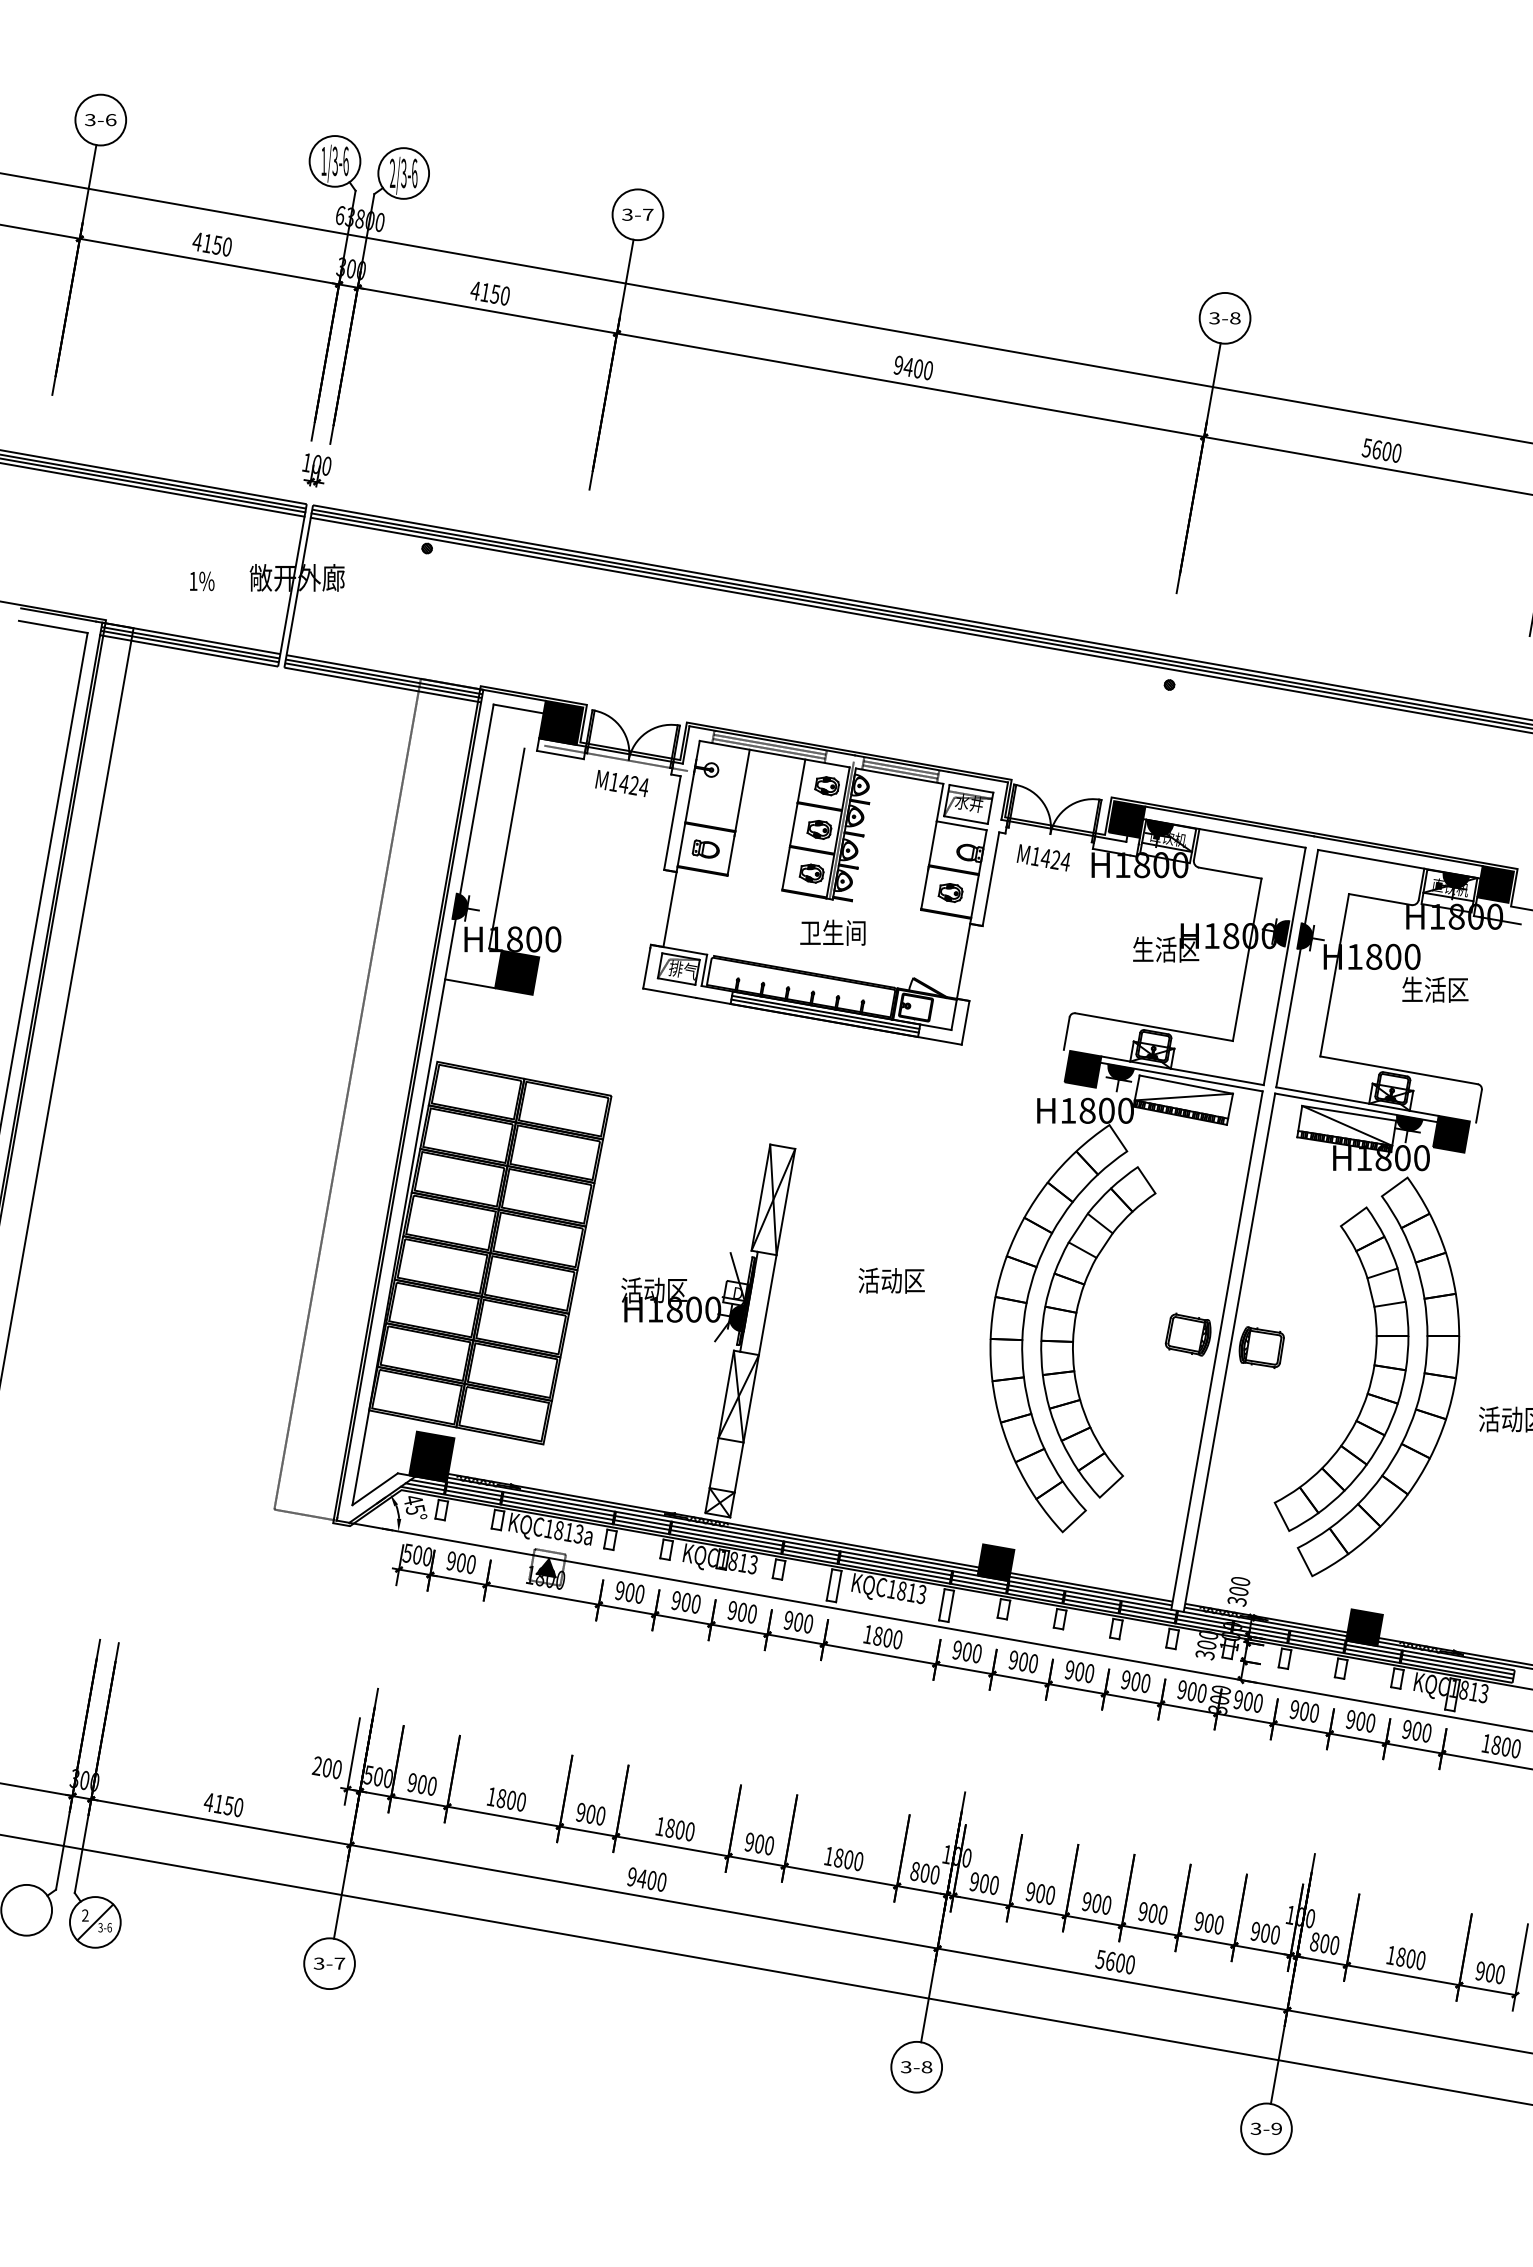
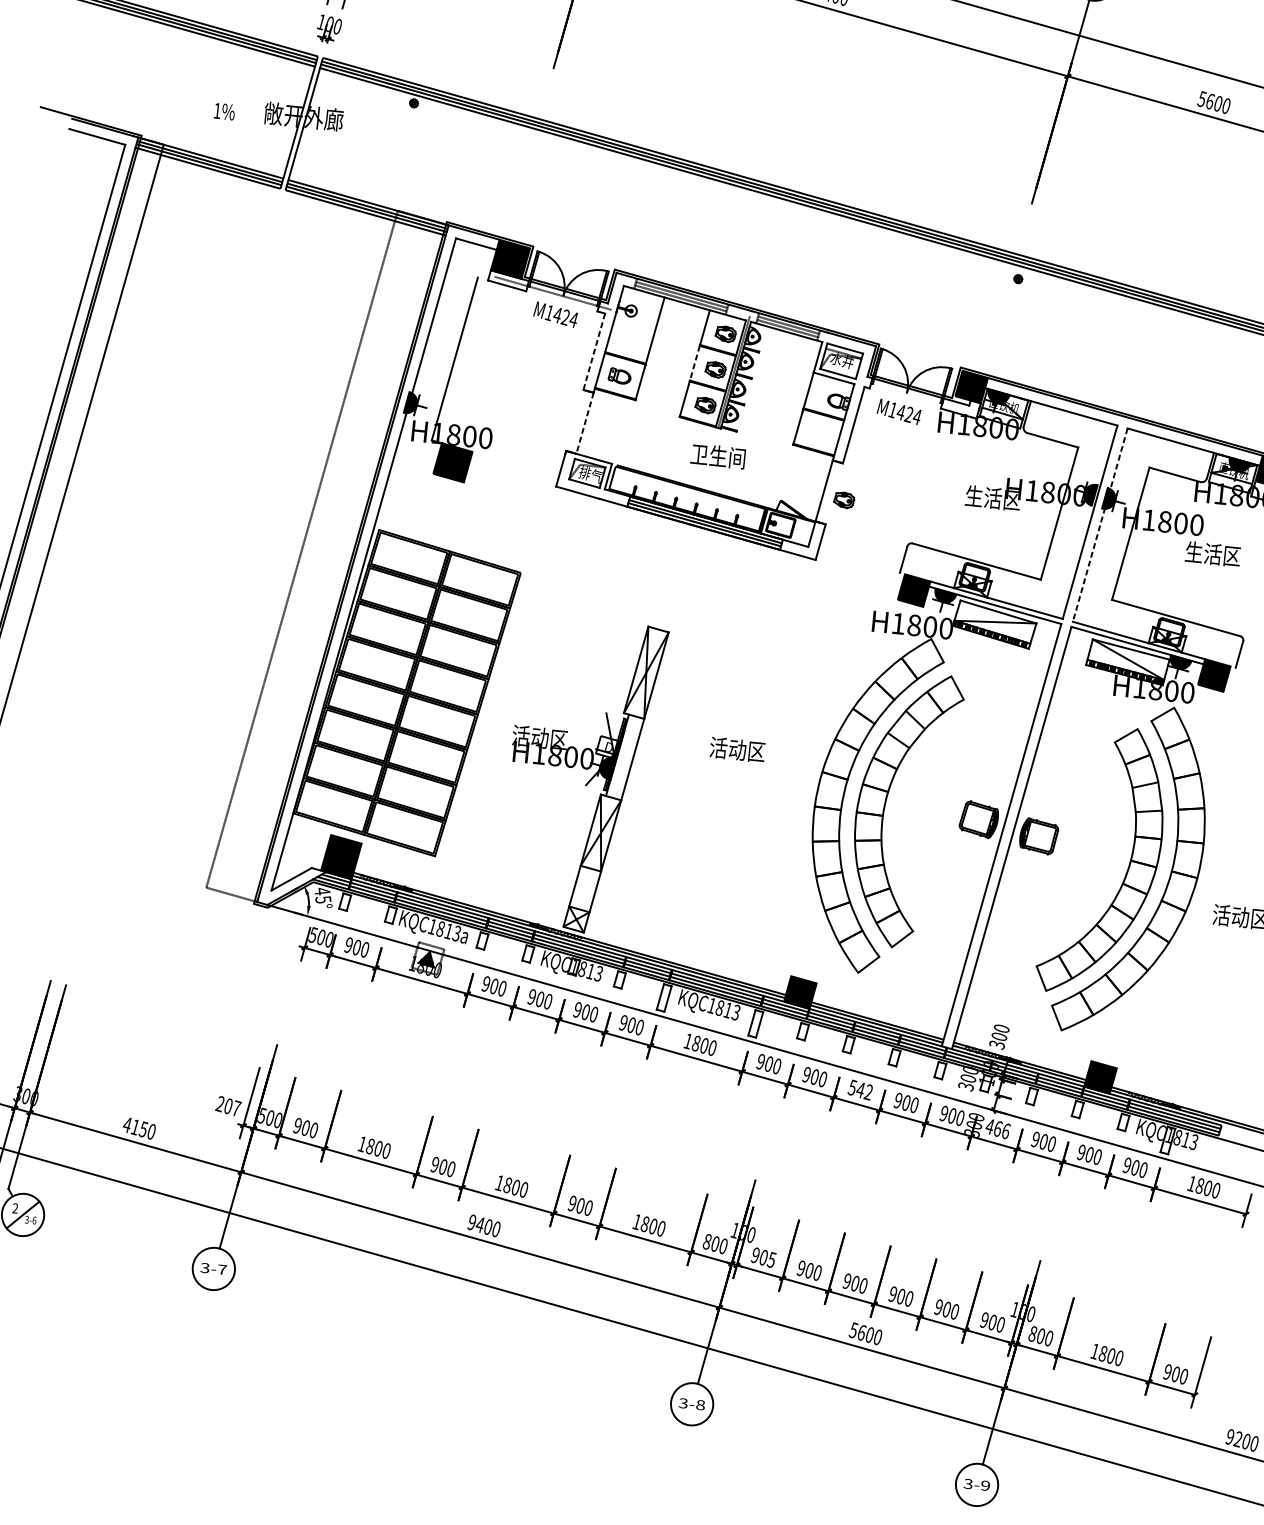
line: (672, 823) -> (594, 352), solid -> dashed
line: (793, 824) -> (694, 363), solid -> dashed
part: (950, 892) -> (844, 499), moved
line: (669, 910) -> (584, 424), solid -> dashed
line: (1297, 968) -> (1100, 525), solid -> dashed
line: (470, 983) -> (413, 467), removed
text: (1079, 1671) -> (860, 1089), 900 -> 542
text: (1248, 1701) -> (998, 1128), 900 -> 466
text: (337, 1769) -> (236, 1108), 200 -> 207
text: (993, 1884) -> (771, 1259), 900 -> 905

